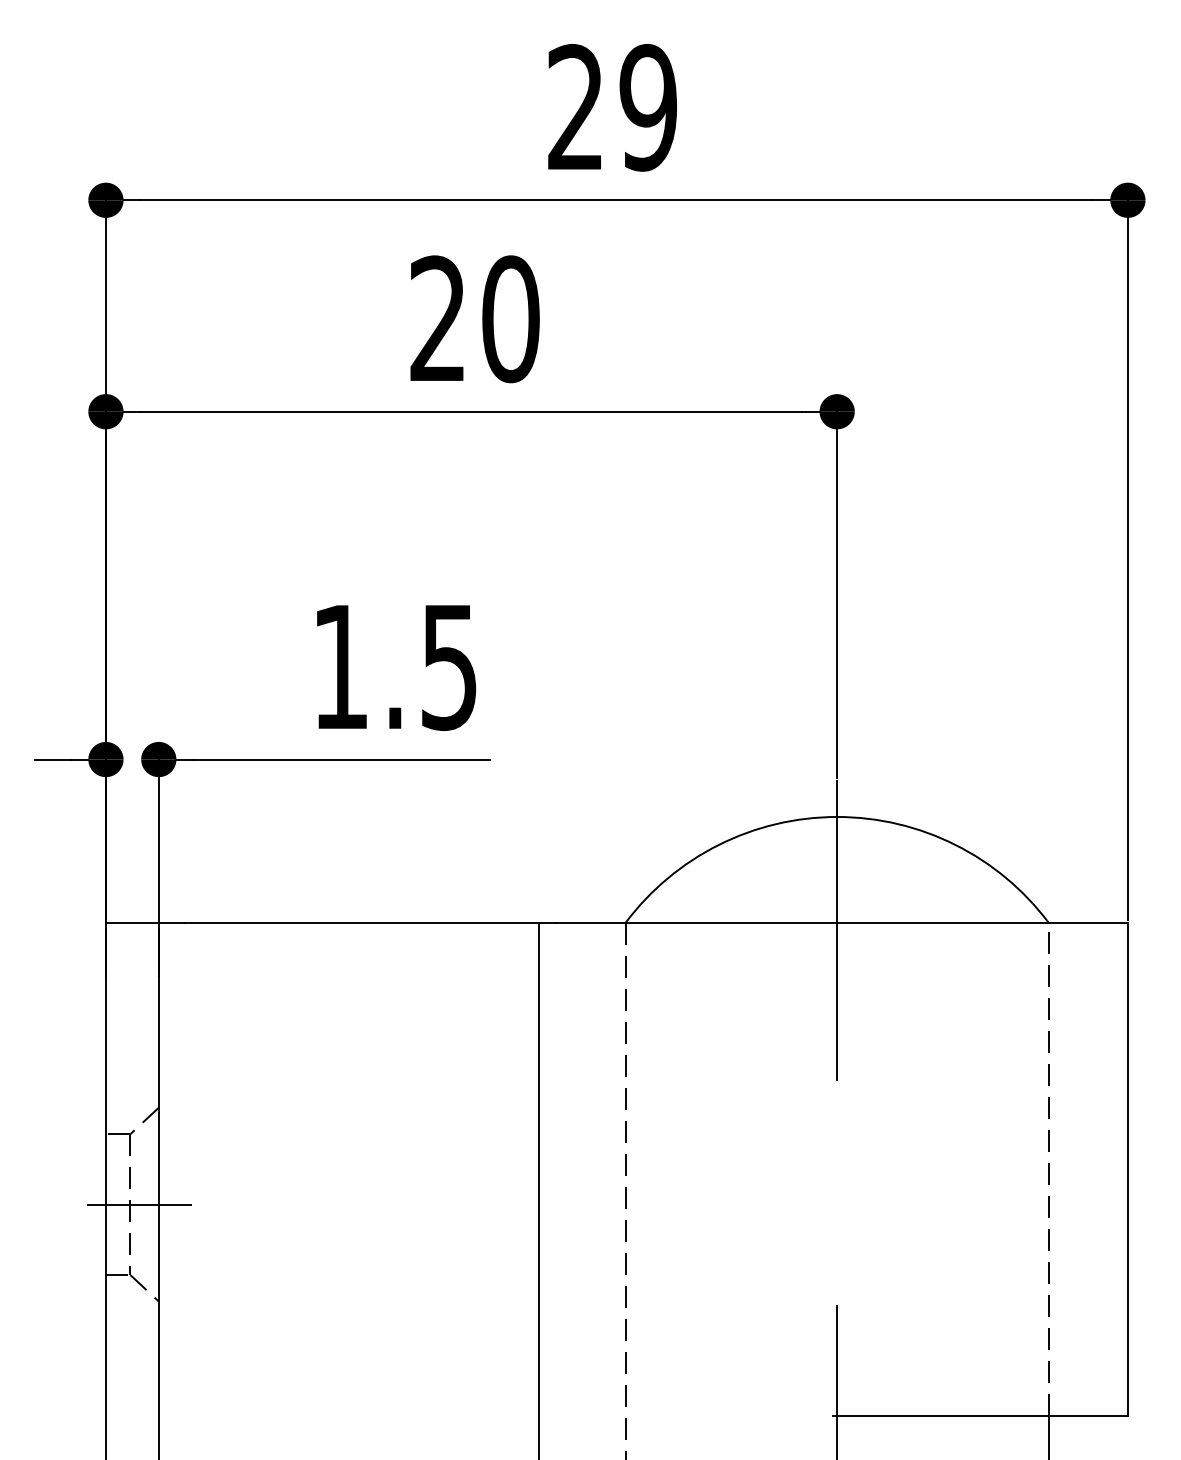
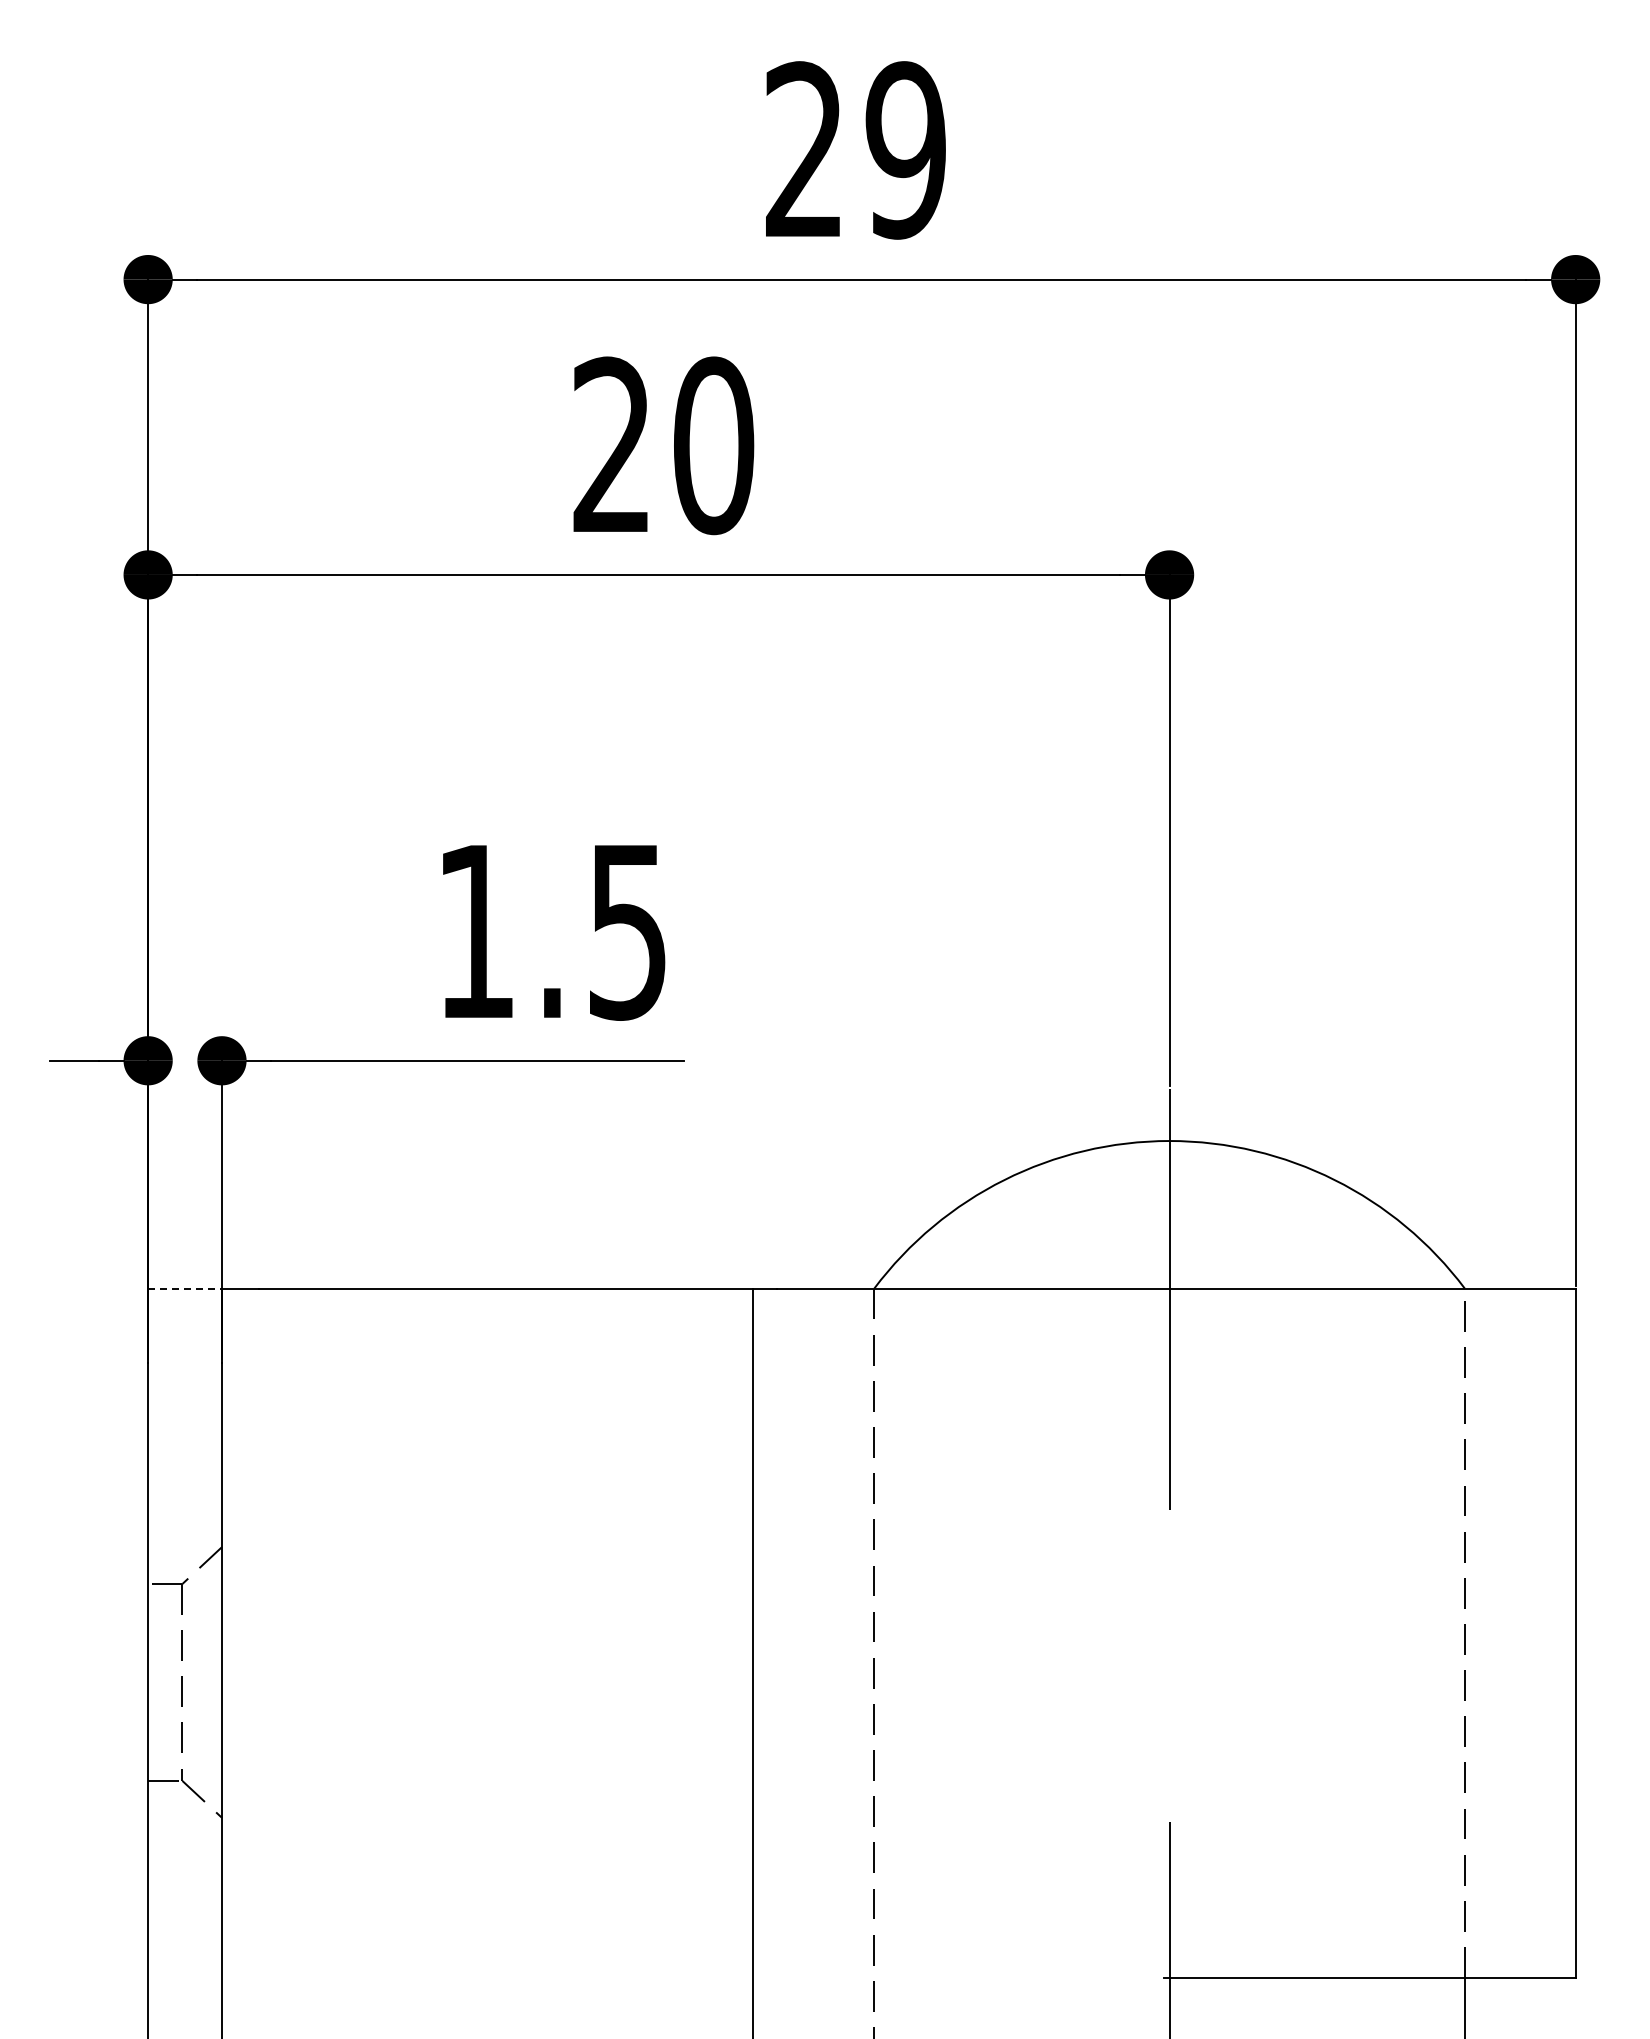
line: (132, 922) -> (185, 1288), solid -> dashed
line: (139, 1204) -> (194, 1682), removed

